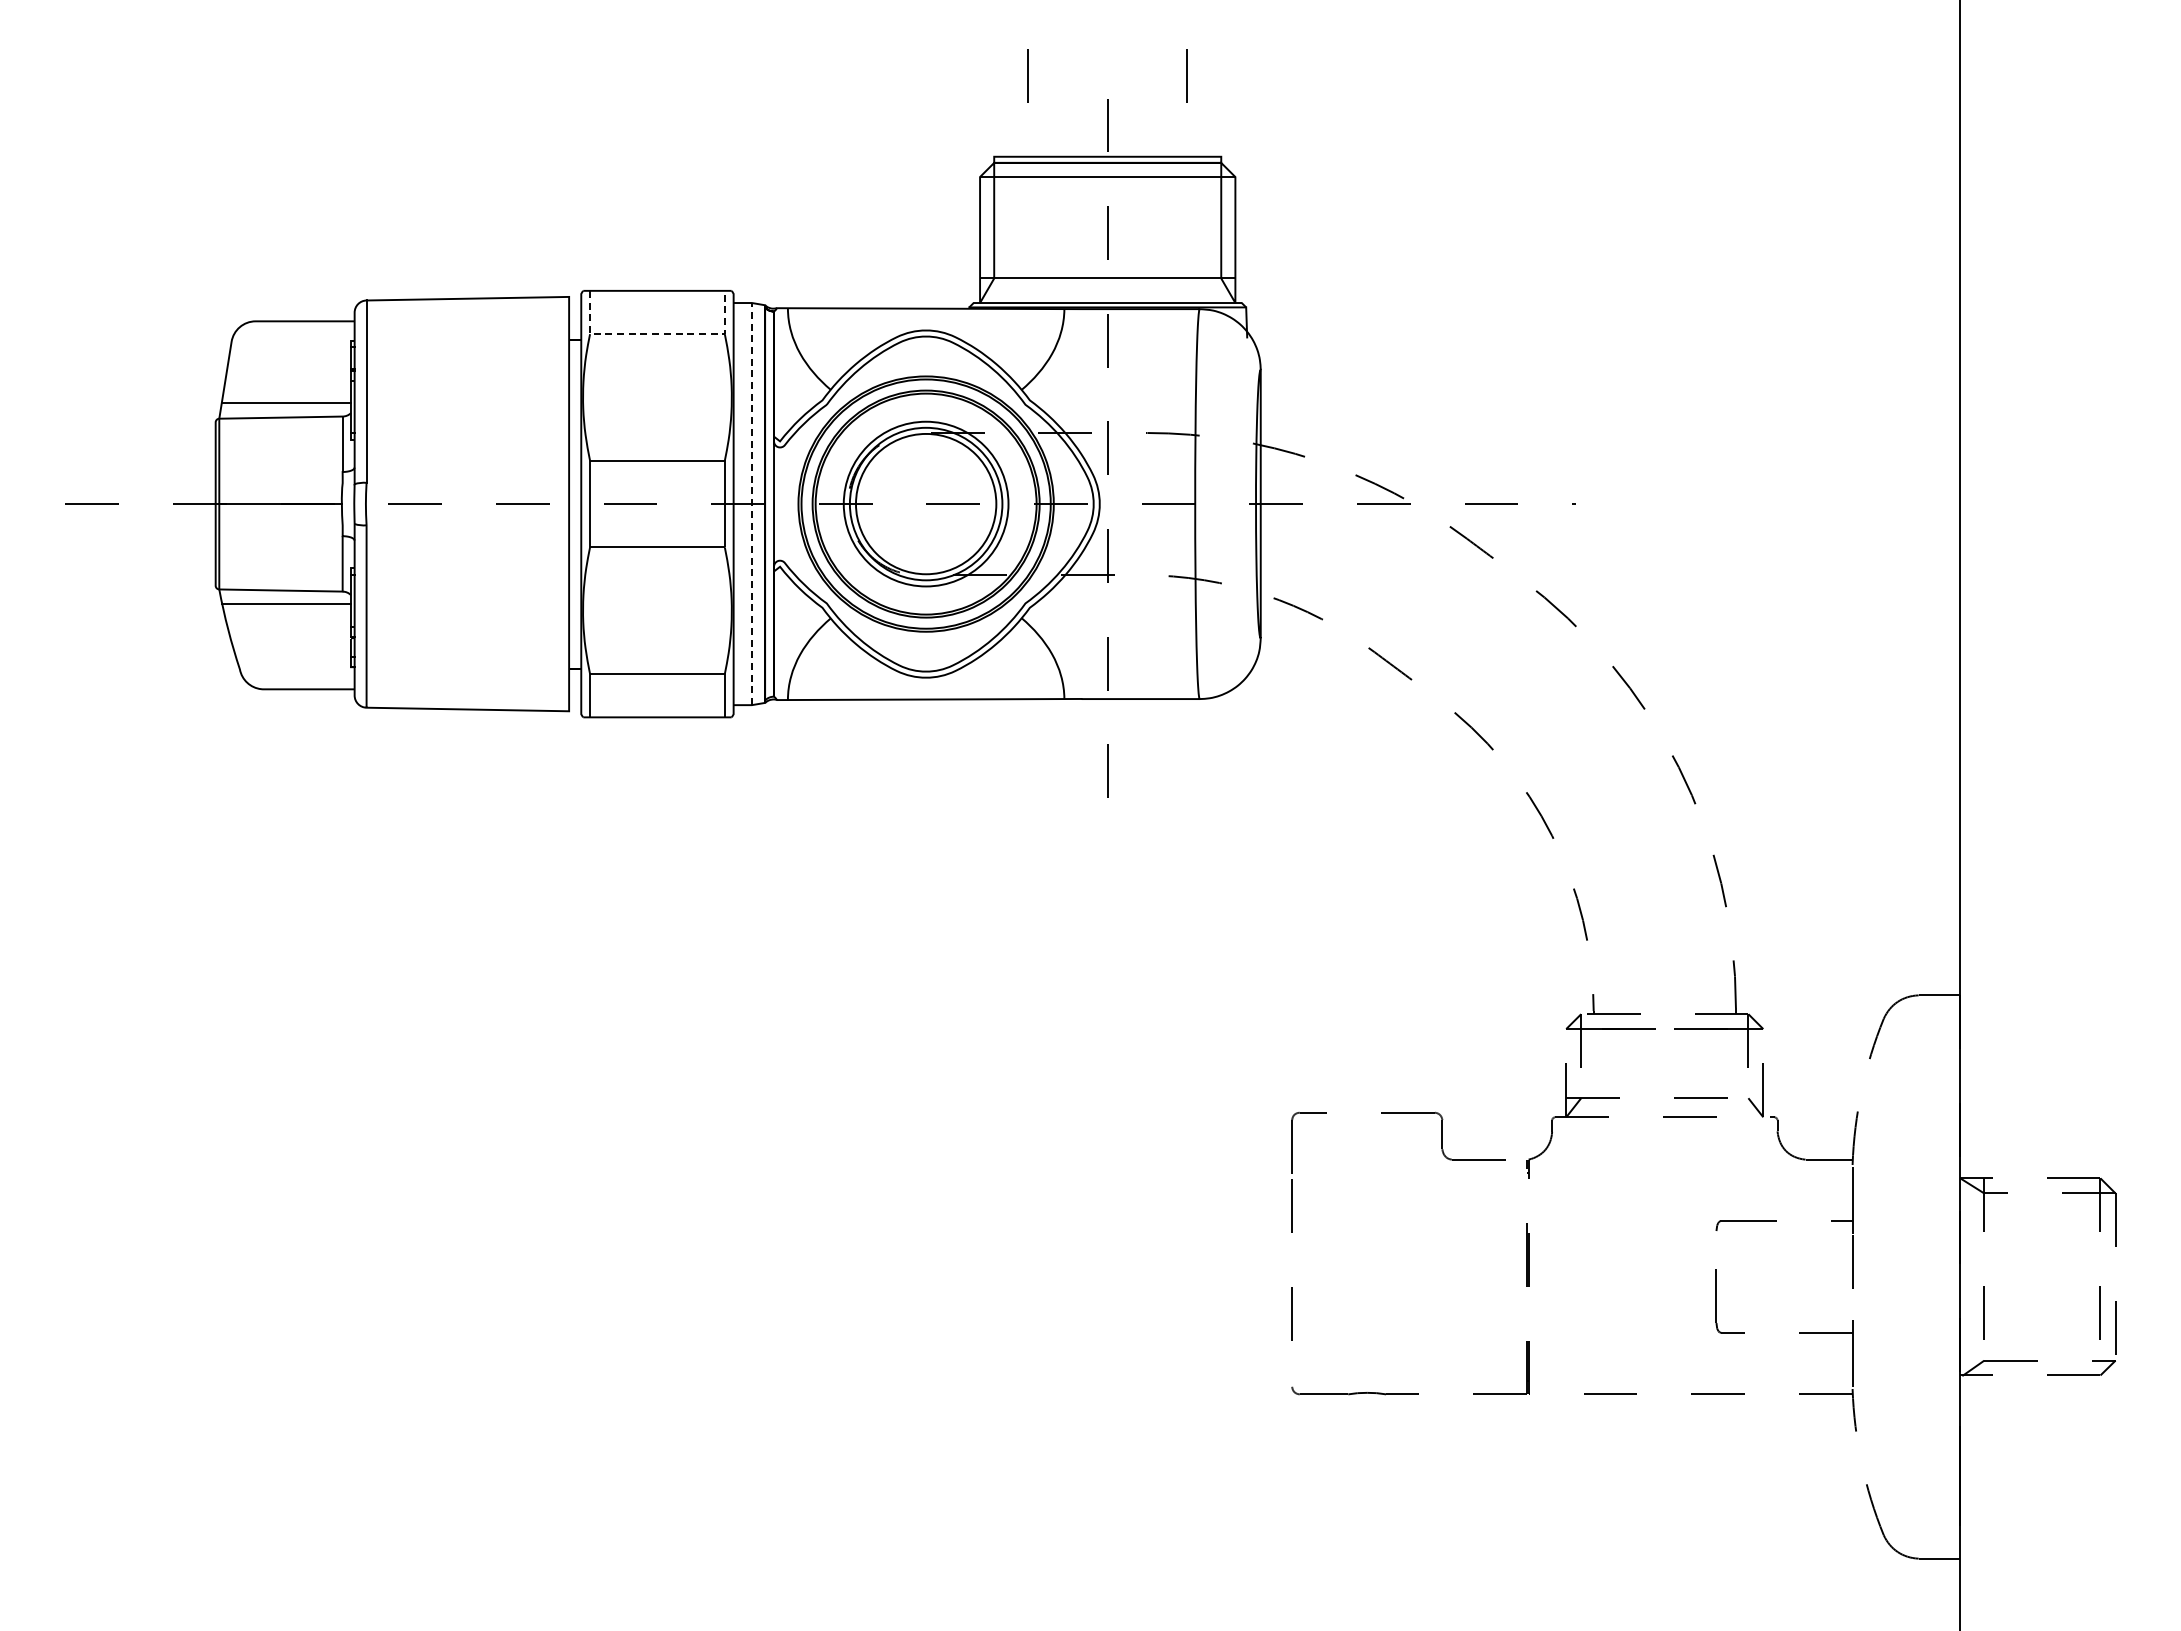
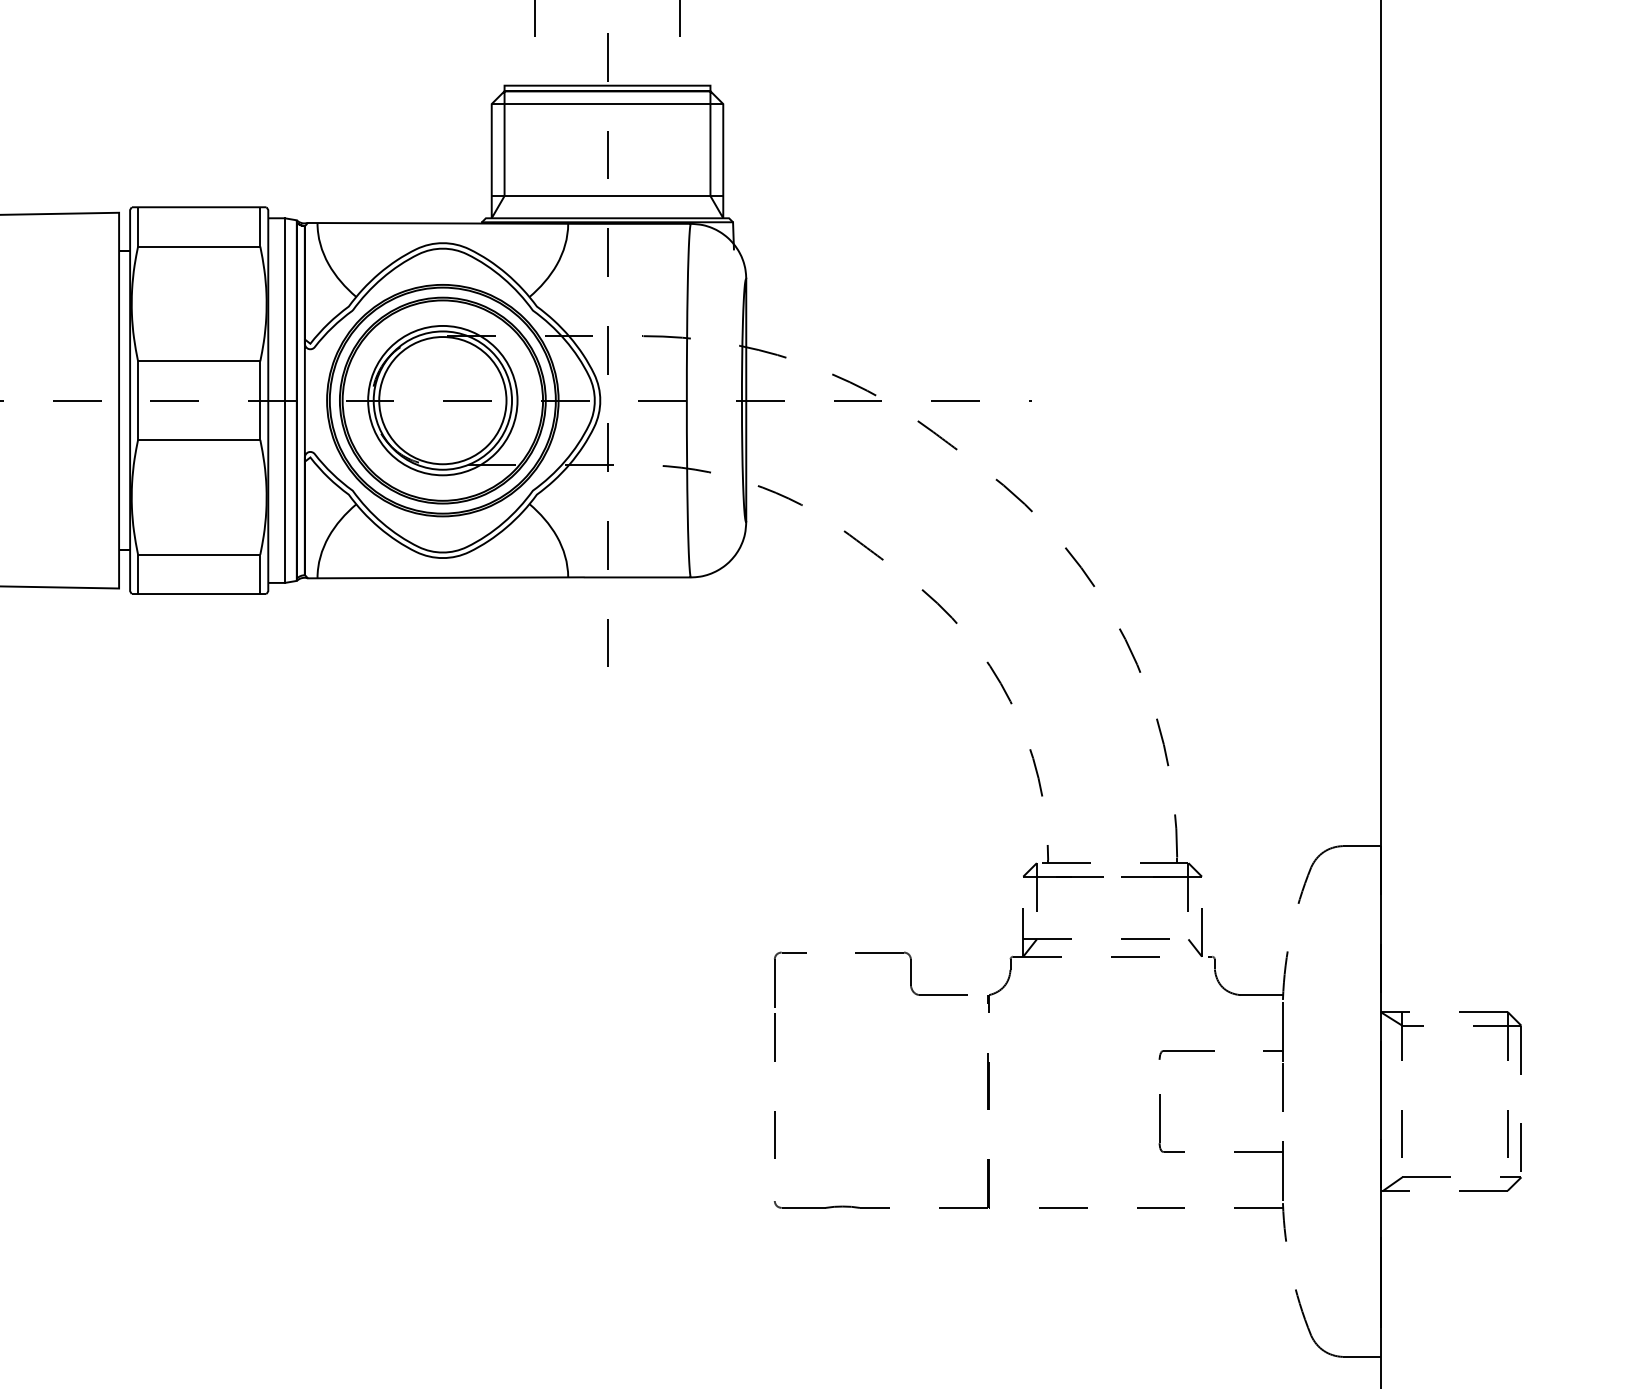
line: (657, 334) -> (199, 246), dashed -> solid
line: (751, 503) -> (284, 400), dashed -> solid

